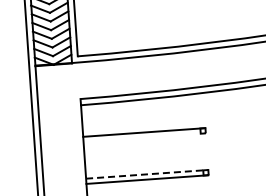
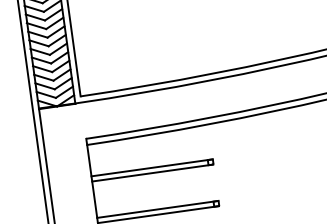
line: (144, 137) -> (152, 172), added
line: (147, 174) -> (158, 209), dashed -> solid

